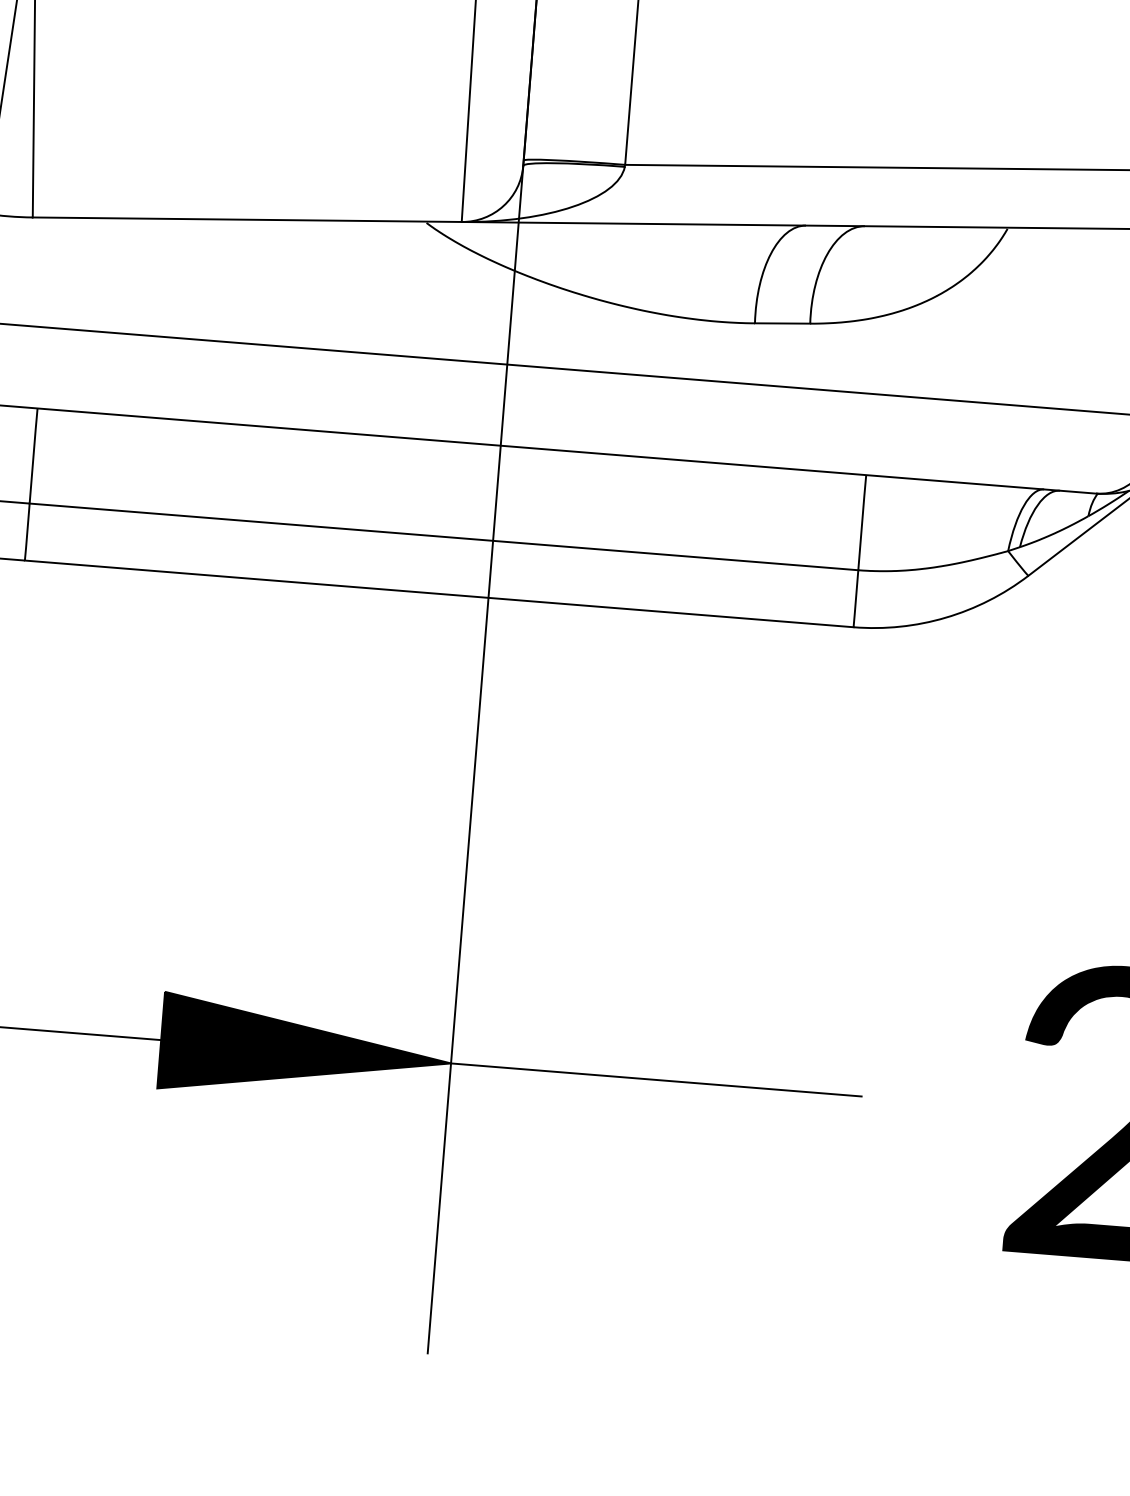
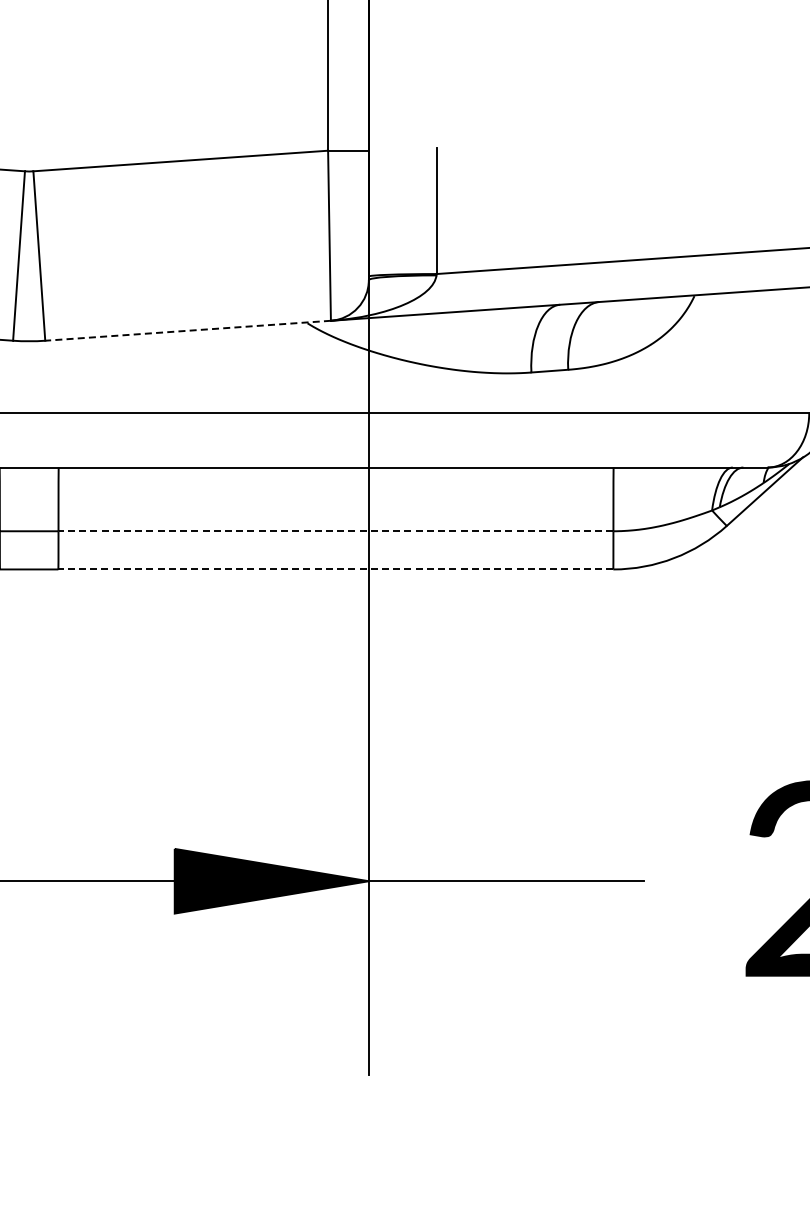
line: (246, 219) -> (187, 330), solid -> dashed
line: (443, 537) -> (335, 531), solid -> dashed
line: (438, 593) -> (335, 569), solid -> dashed

